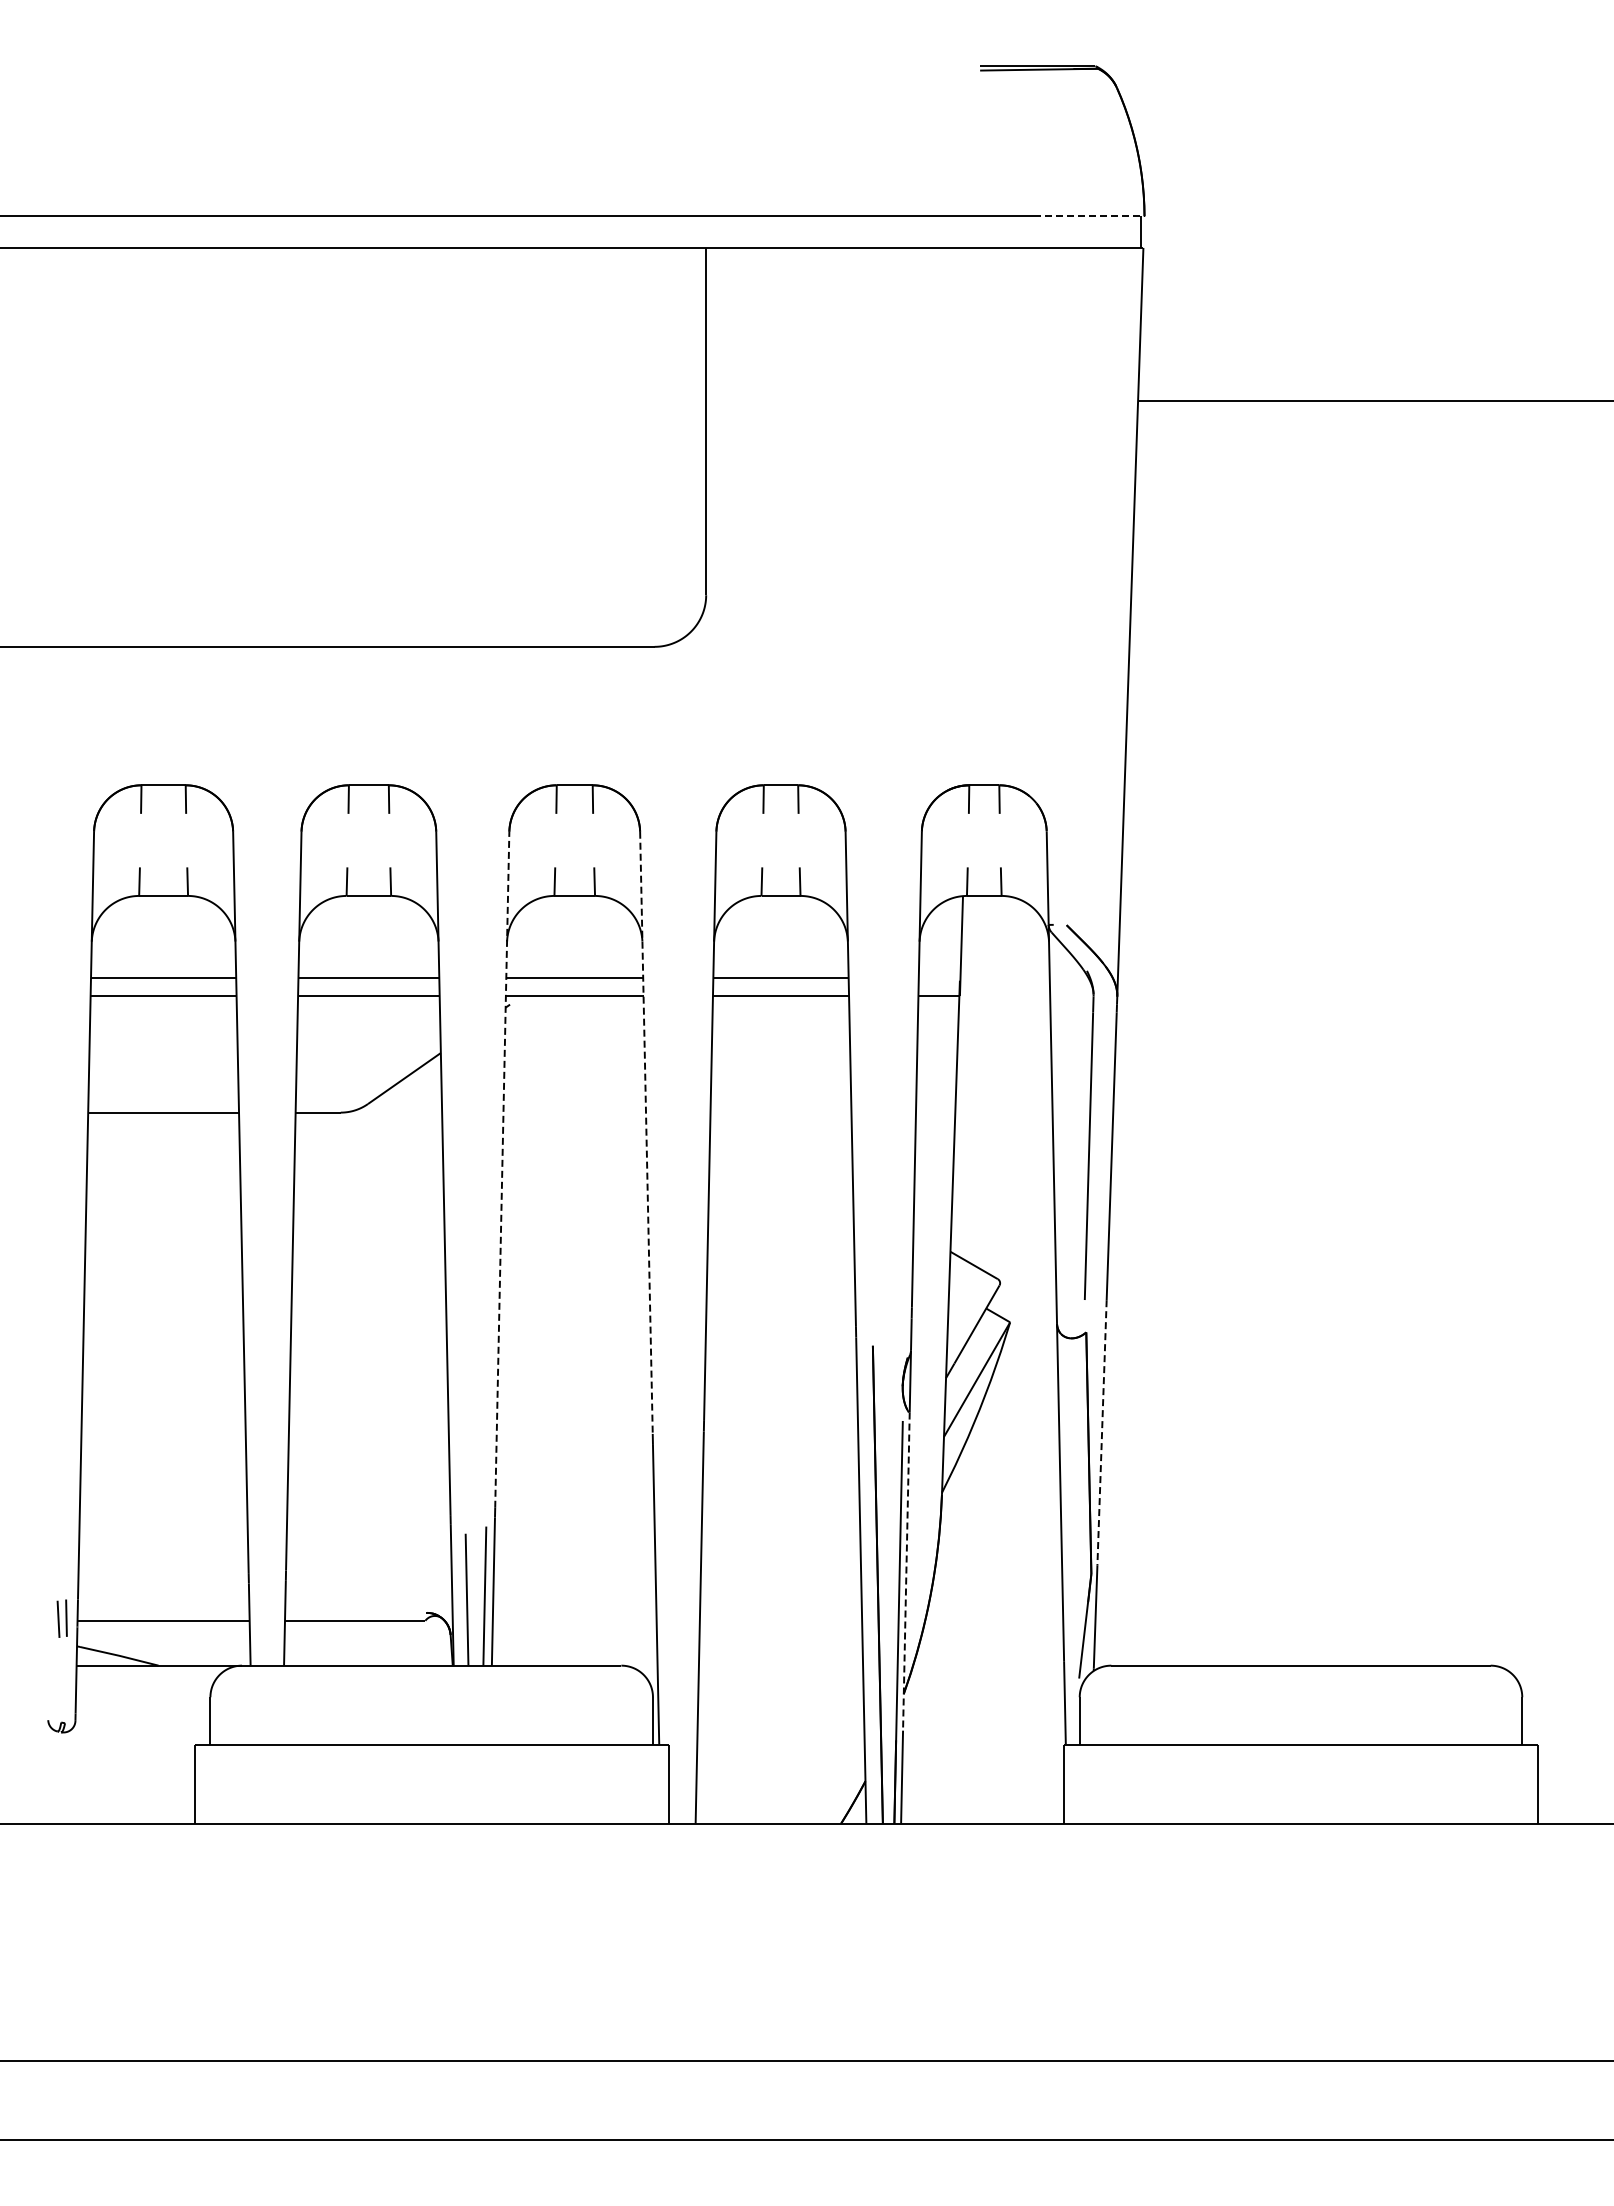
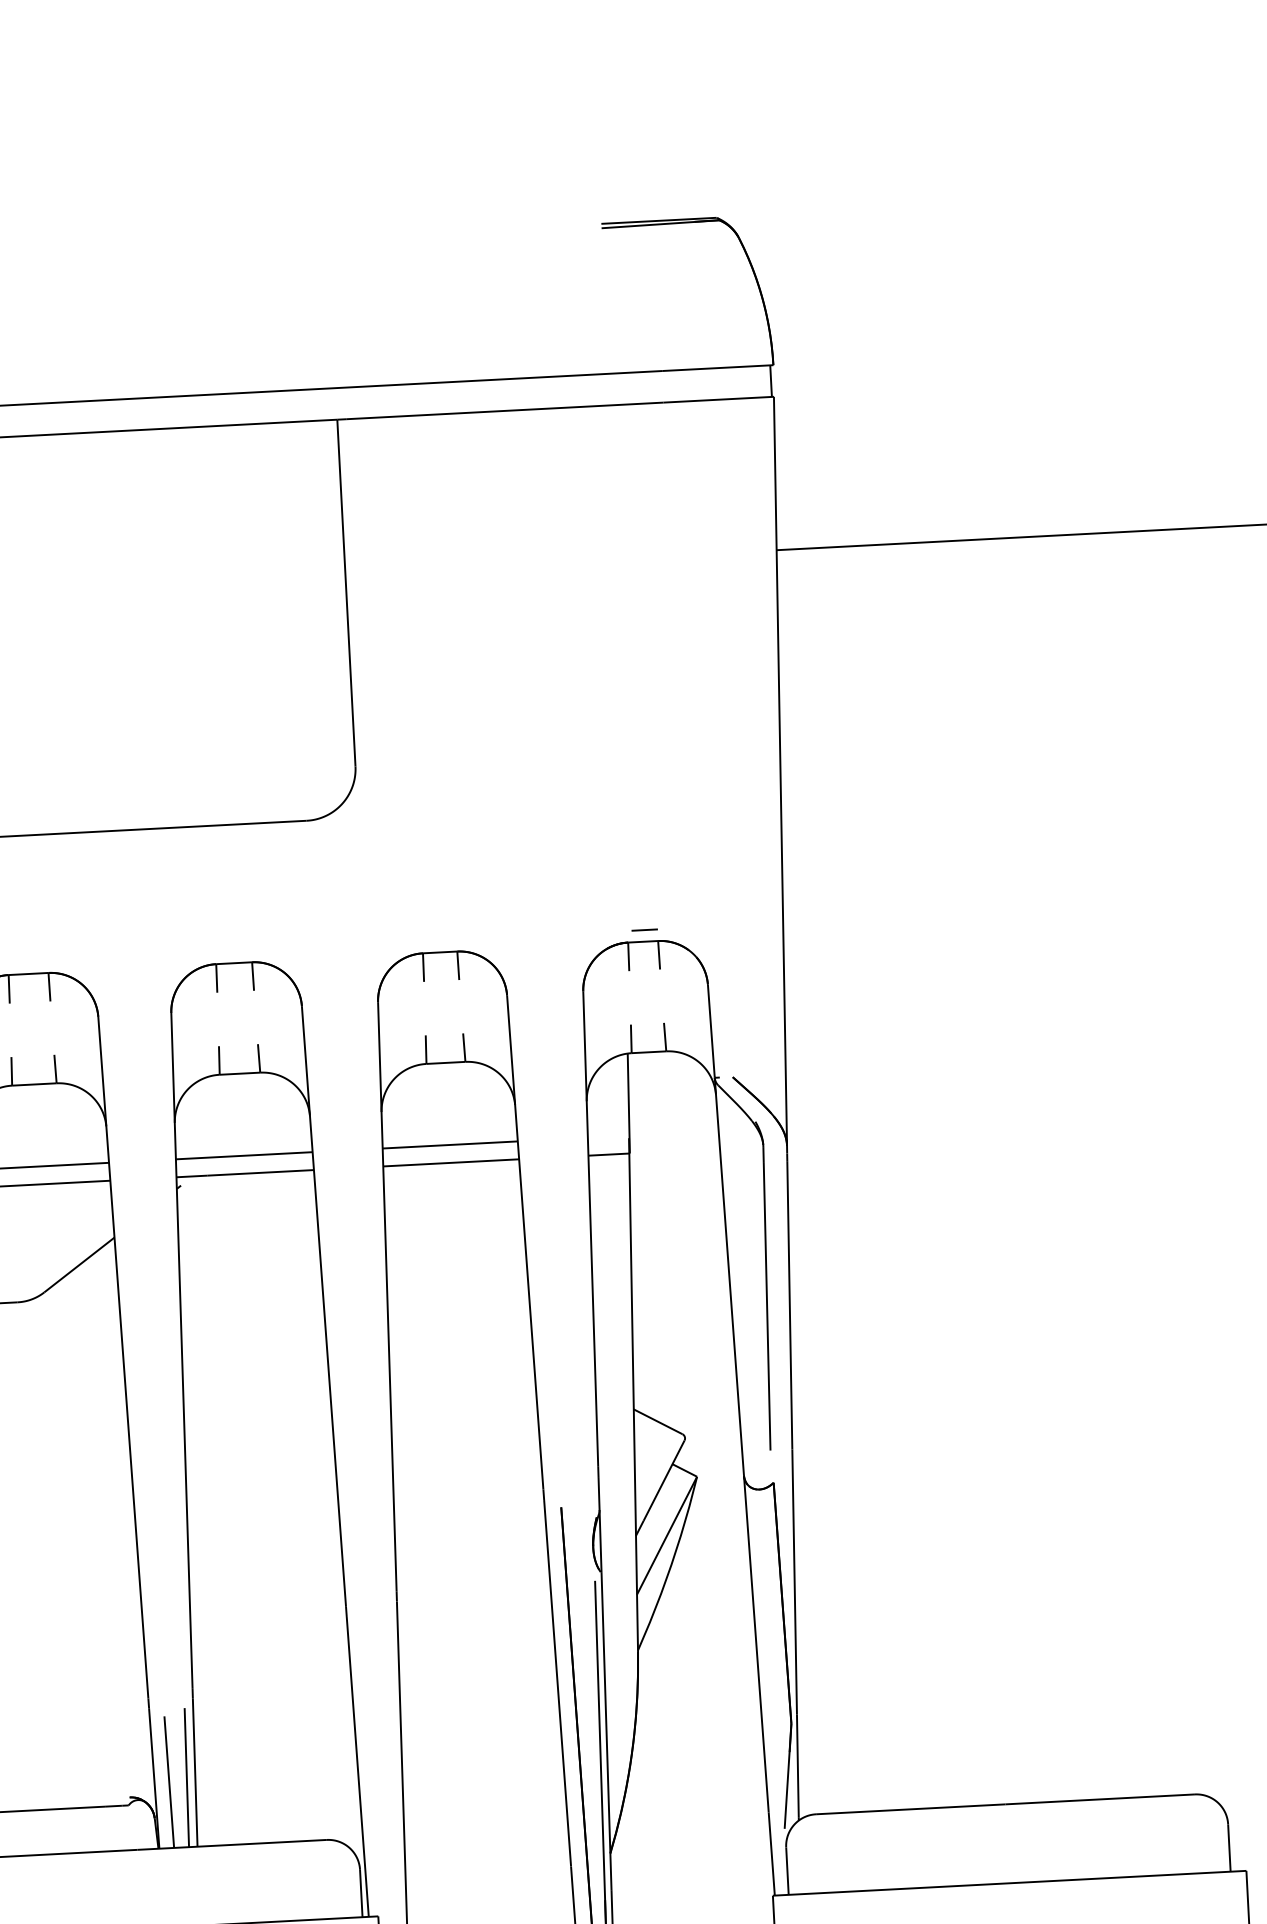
line: (1089, 216) -> (718, 368), dashed -> solid
line: (986, 773) -> (644, 929), added
line: (646, 1133) -> (324, 1307), dashed -> solid
line: (502, 1169) -> (182, 1350), dashed -> solid
line: (1102, 1432) -> (795, 1581), dashed -> solid
line: (906, 1572) -> (606, 1731), dashed -> solid

